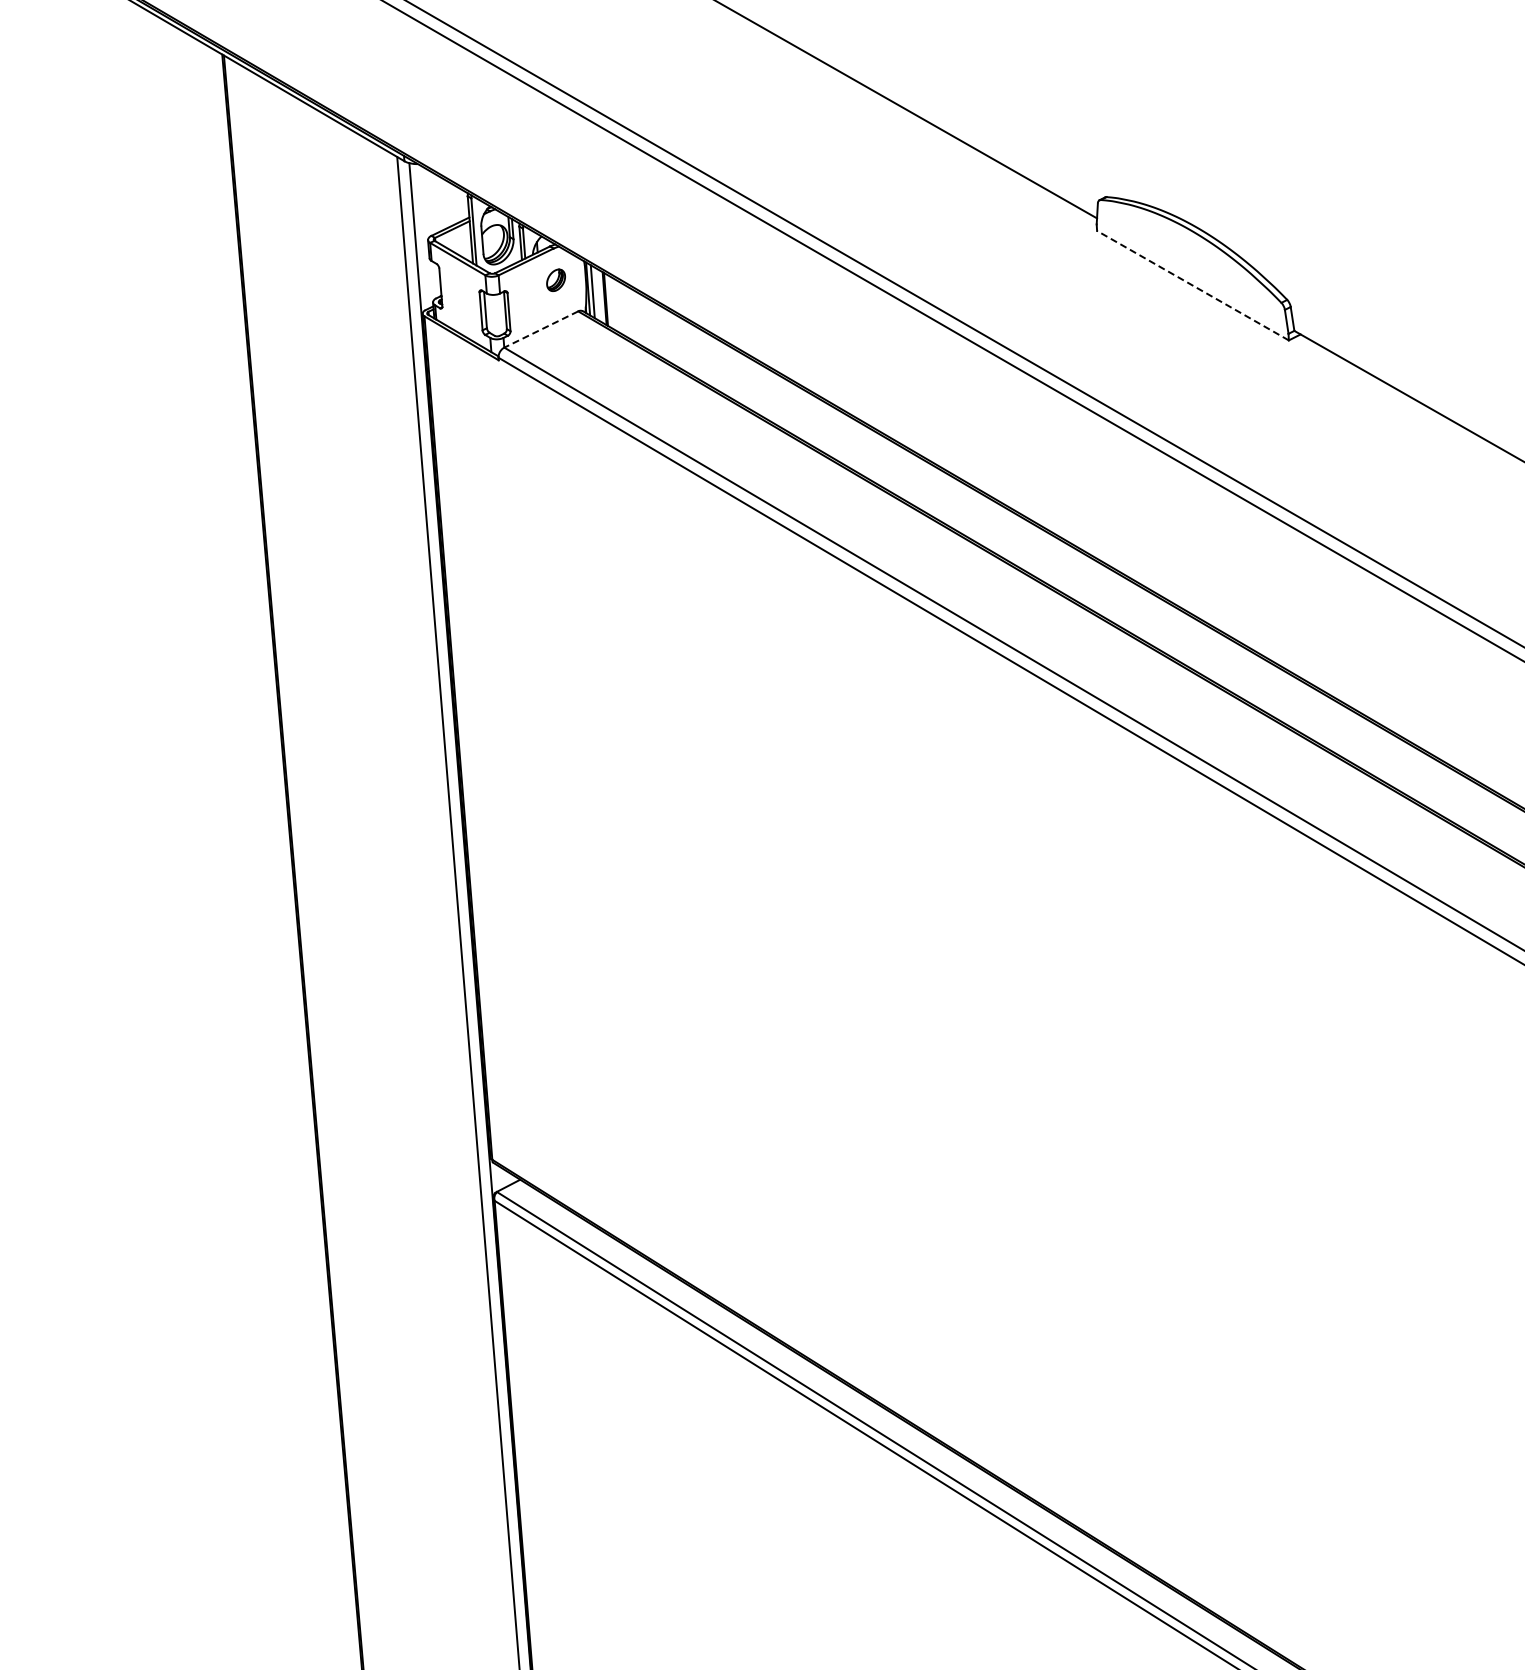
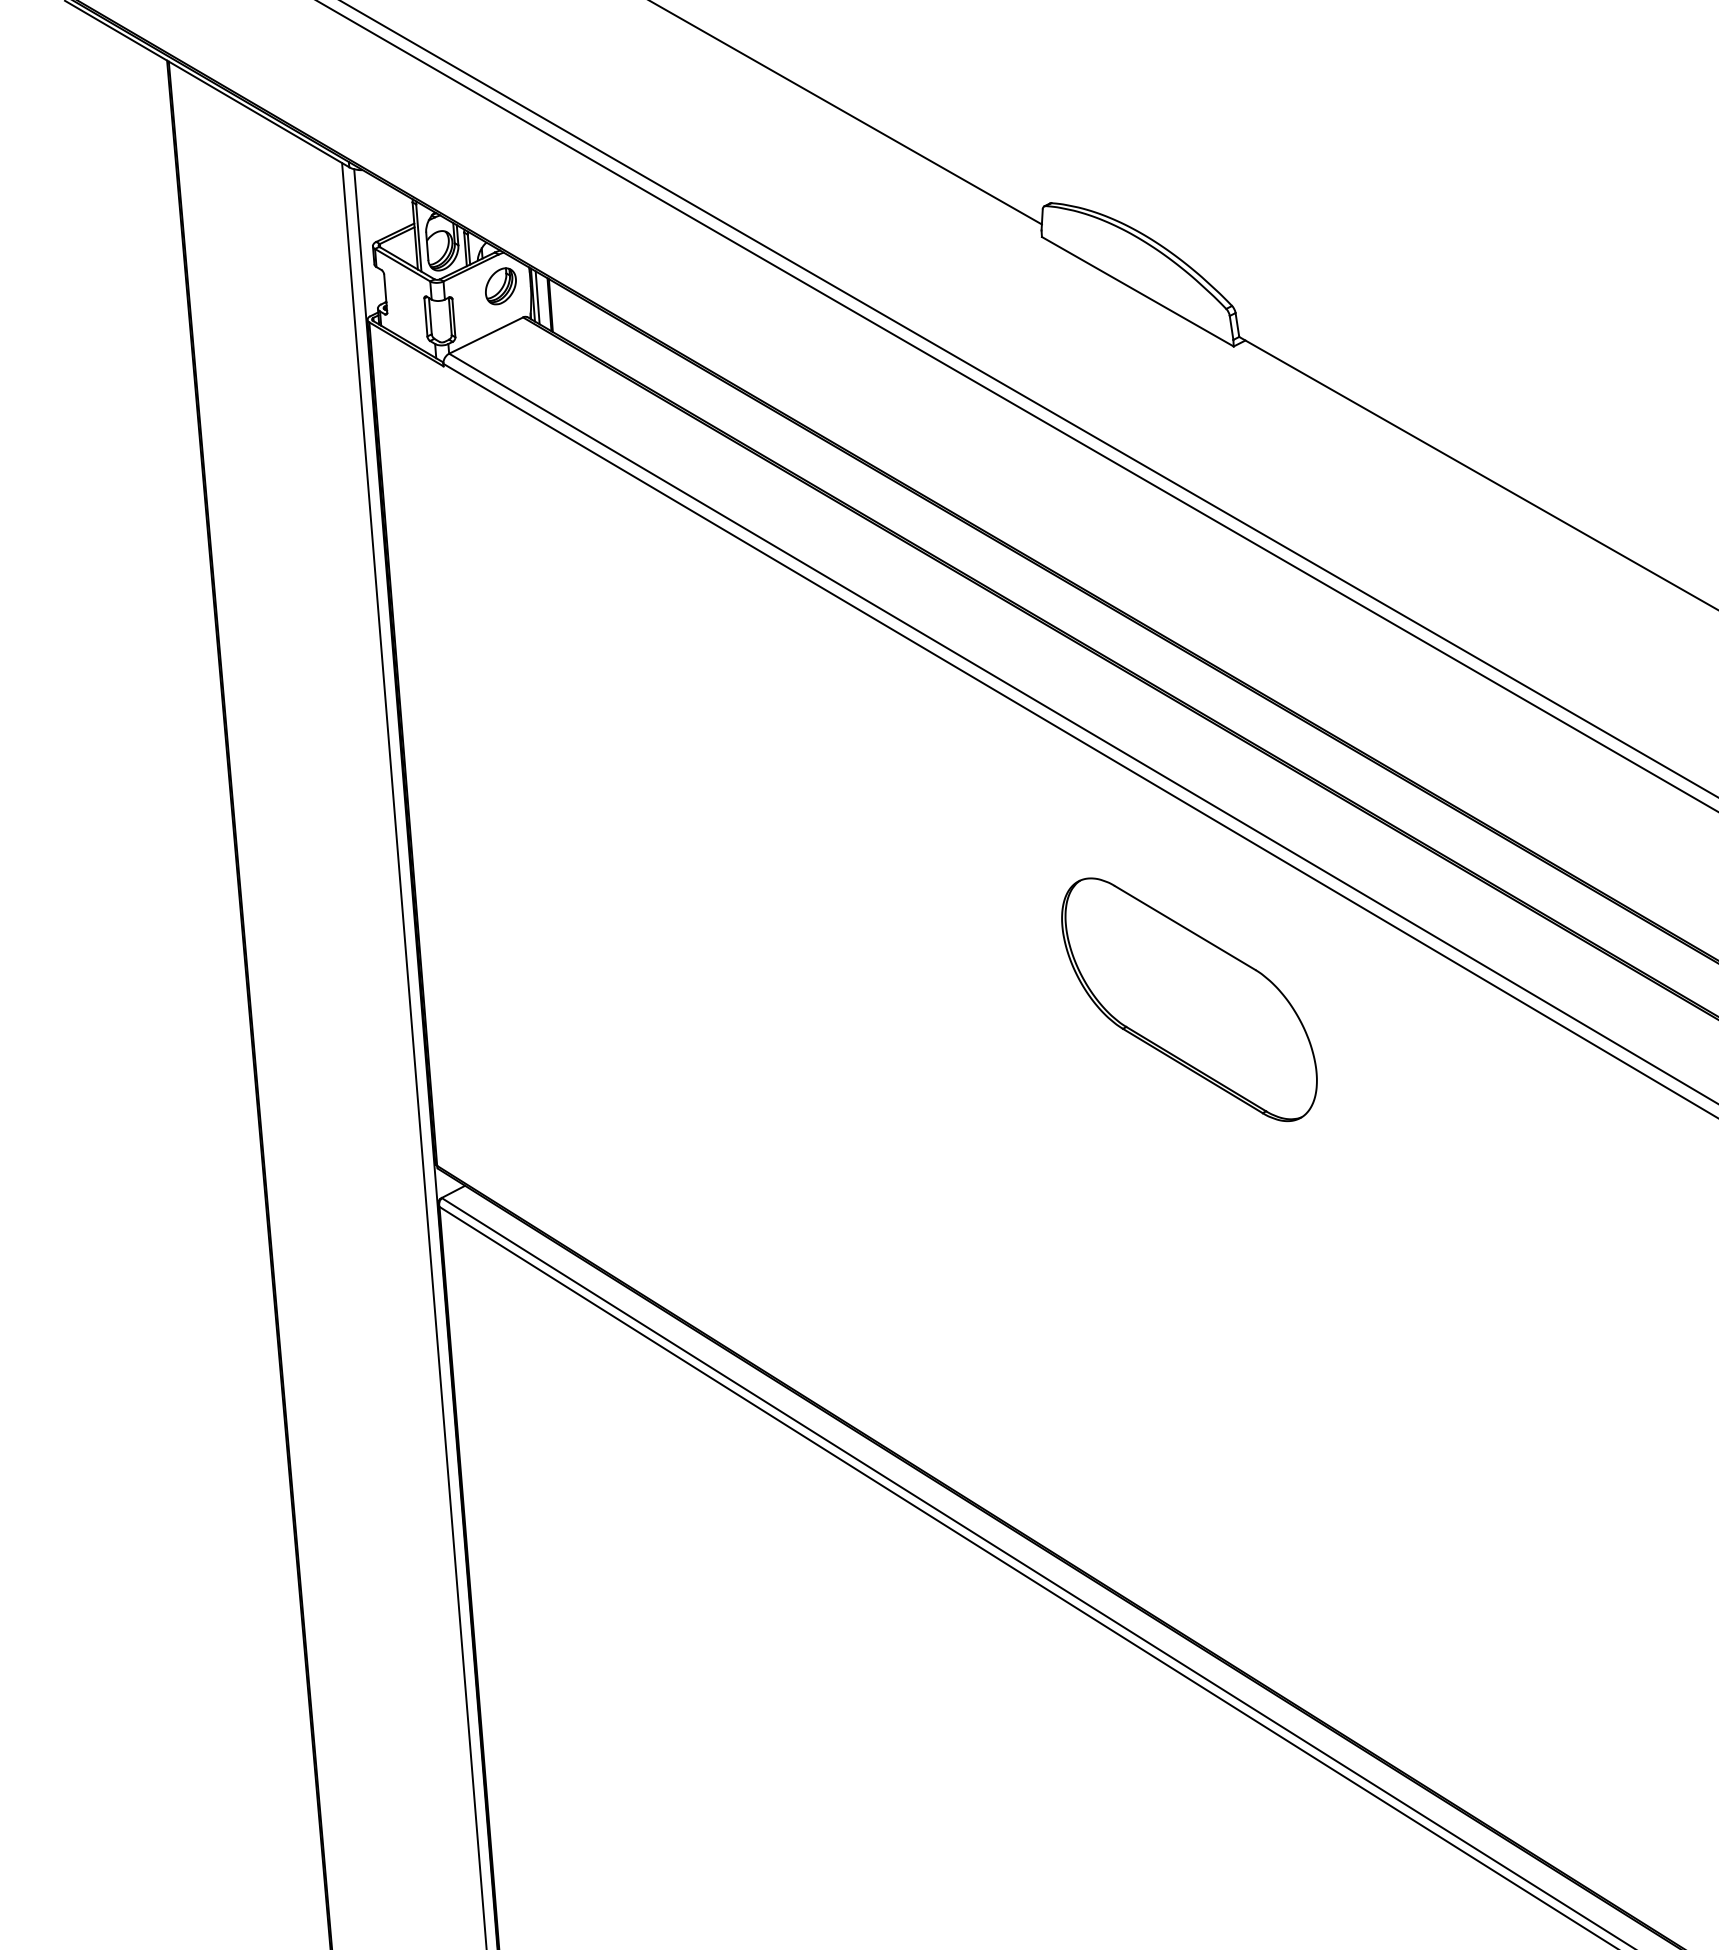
part: (555, 280) -> (500, 286), size x1.67
line: (1192, 285) -> (1137, 291), dashed -> solid
line: (540, 329) -> (485, 335), dashed -> solid
part: (1244, 993) -> (1189, 999), added

